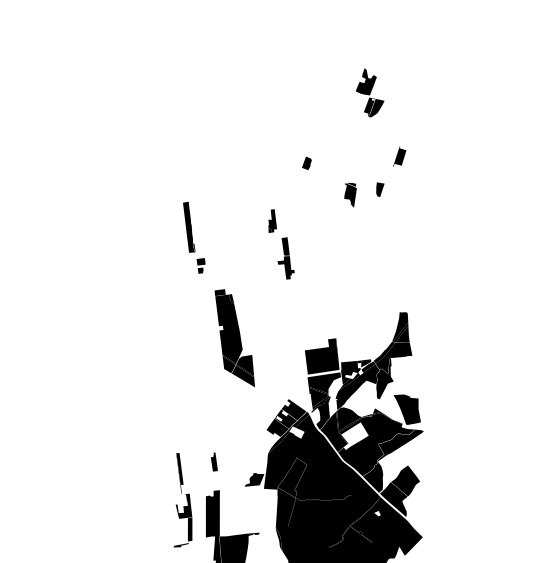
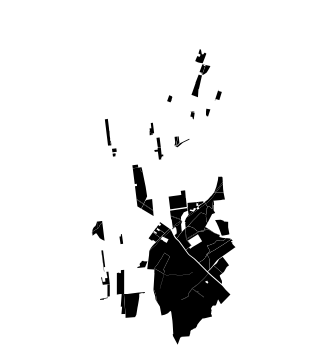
fill: (358, 137) -> (196, 85), added
part: (350, 195) -> (192, 115), size x0.62
part: (329, 244) -> (181, 141), added
part: (233, 336) -> (142, 189), moved
fill: (359, 397) -> (197, 221), added
part: (170, 415) -> (98, 230), added
part: (212, 460) -> (120, 238), moved
fill: (405, 460) -> (221, 254), added

